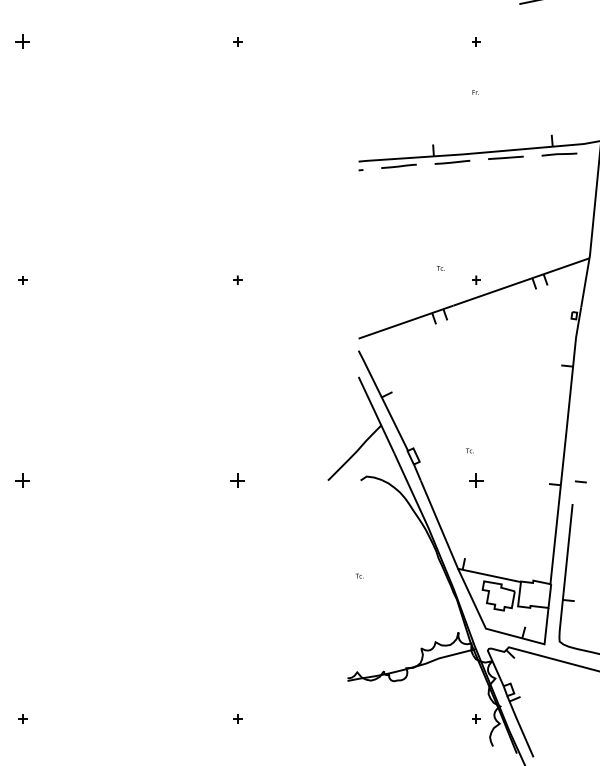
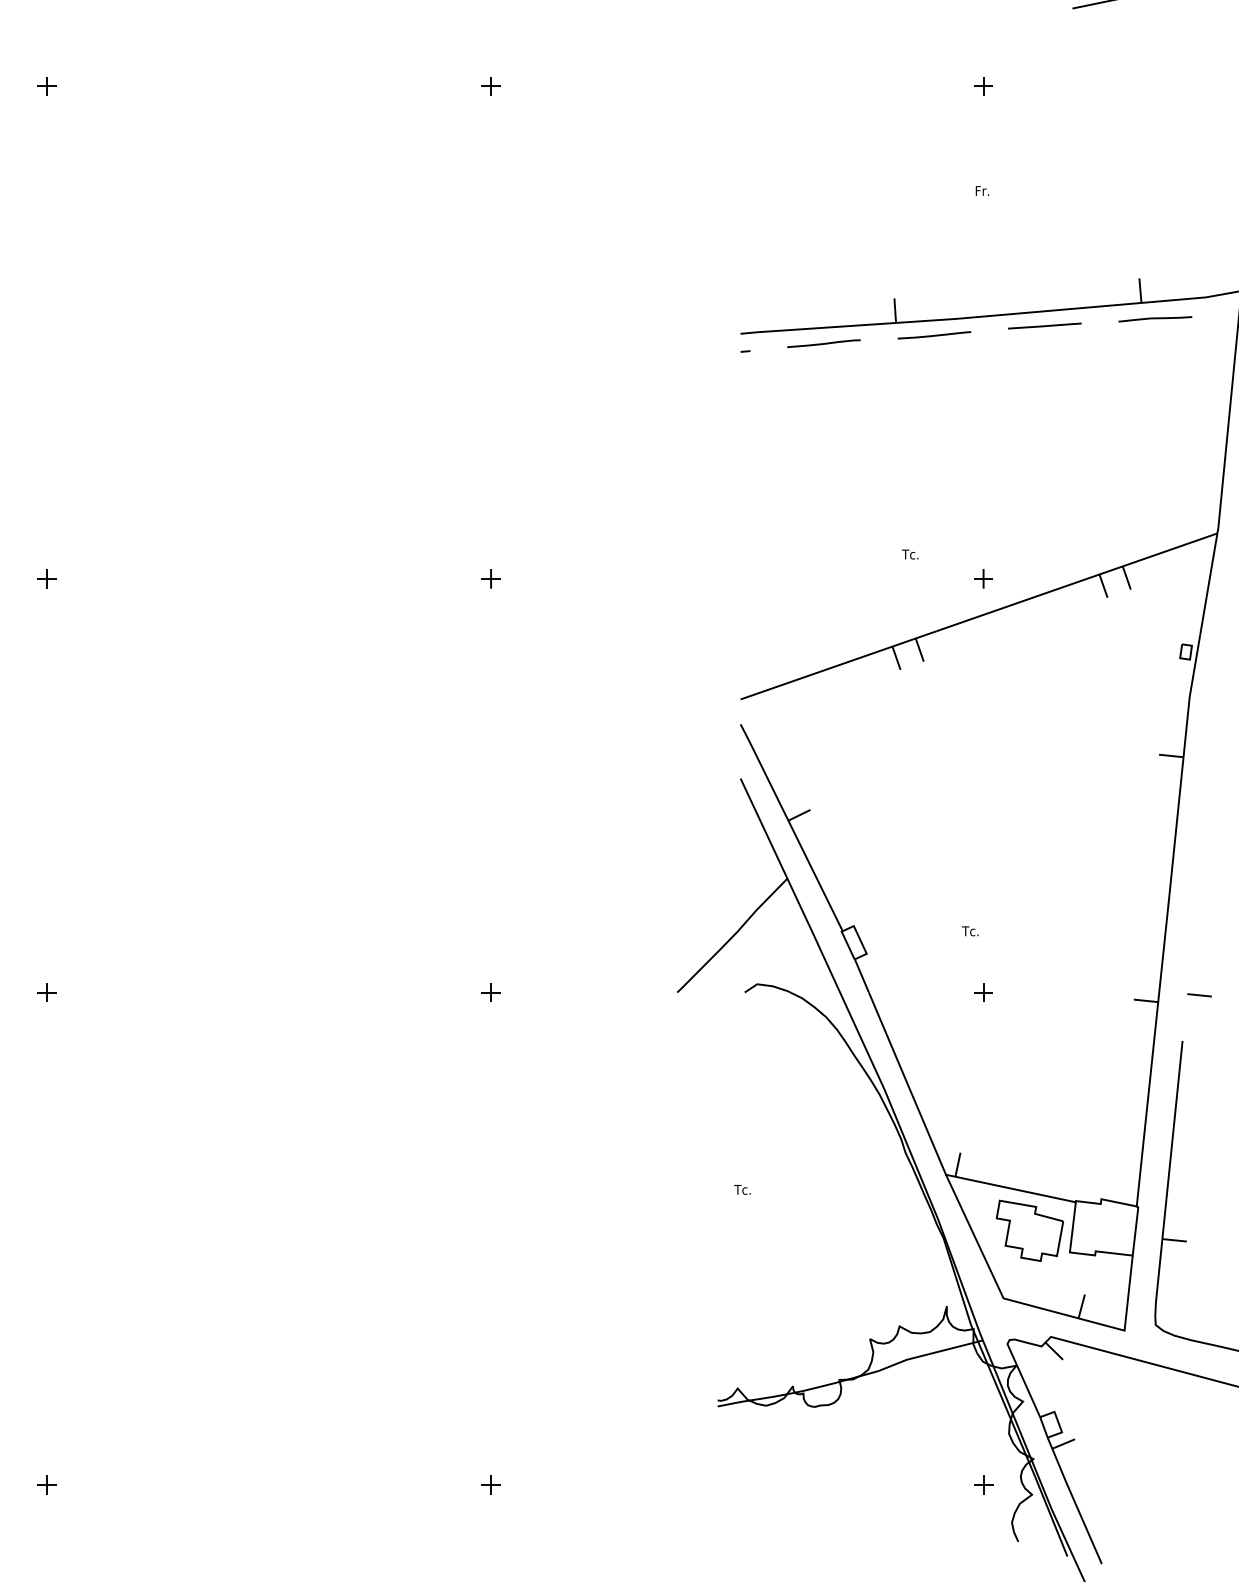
part: (22, 41) -> (46, 85), size x0.62
part: (22, 480) -> (46, 992), size x0.62
part: (237, 480) -> (490, 992), size x0.62
part: (476, 480) -> (984, 992), size x0.62

